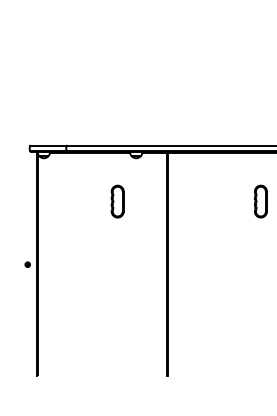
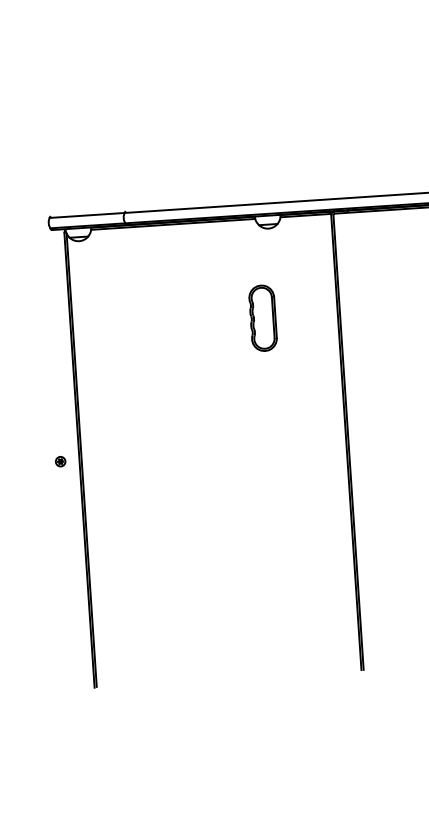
part: (117, 201) -> (262, 318), moved

